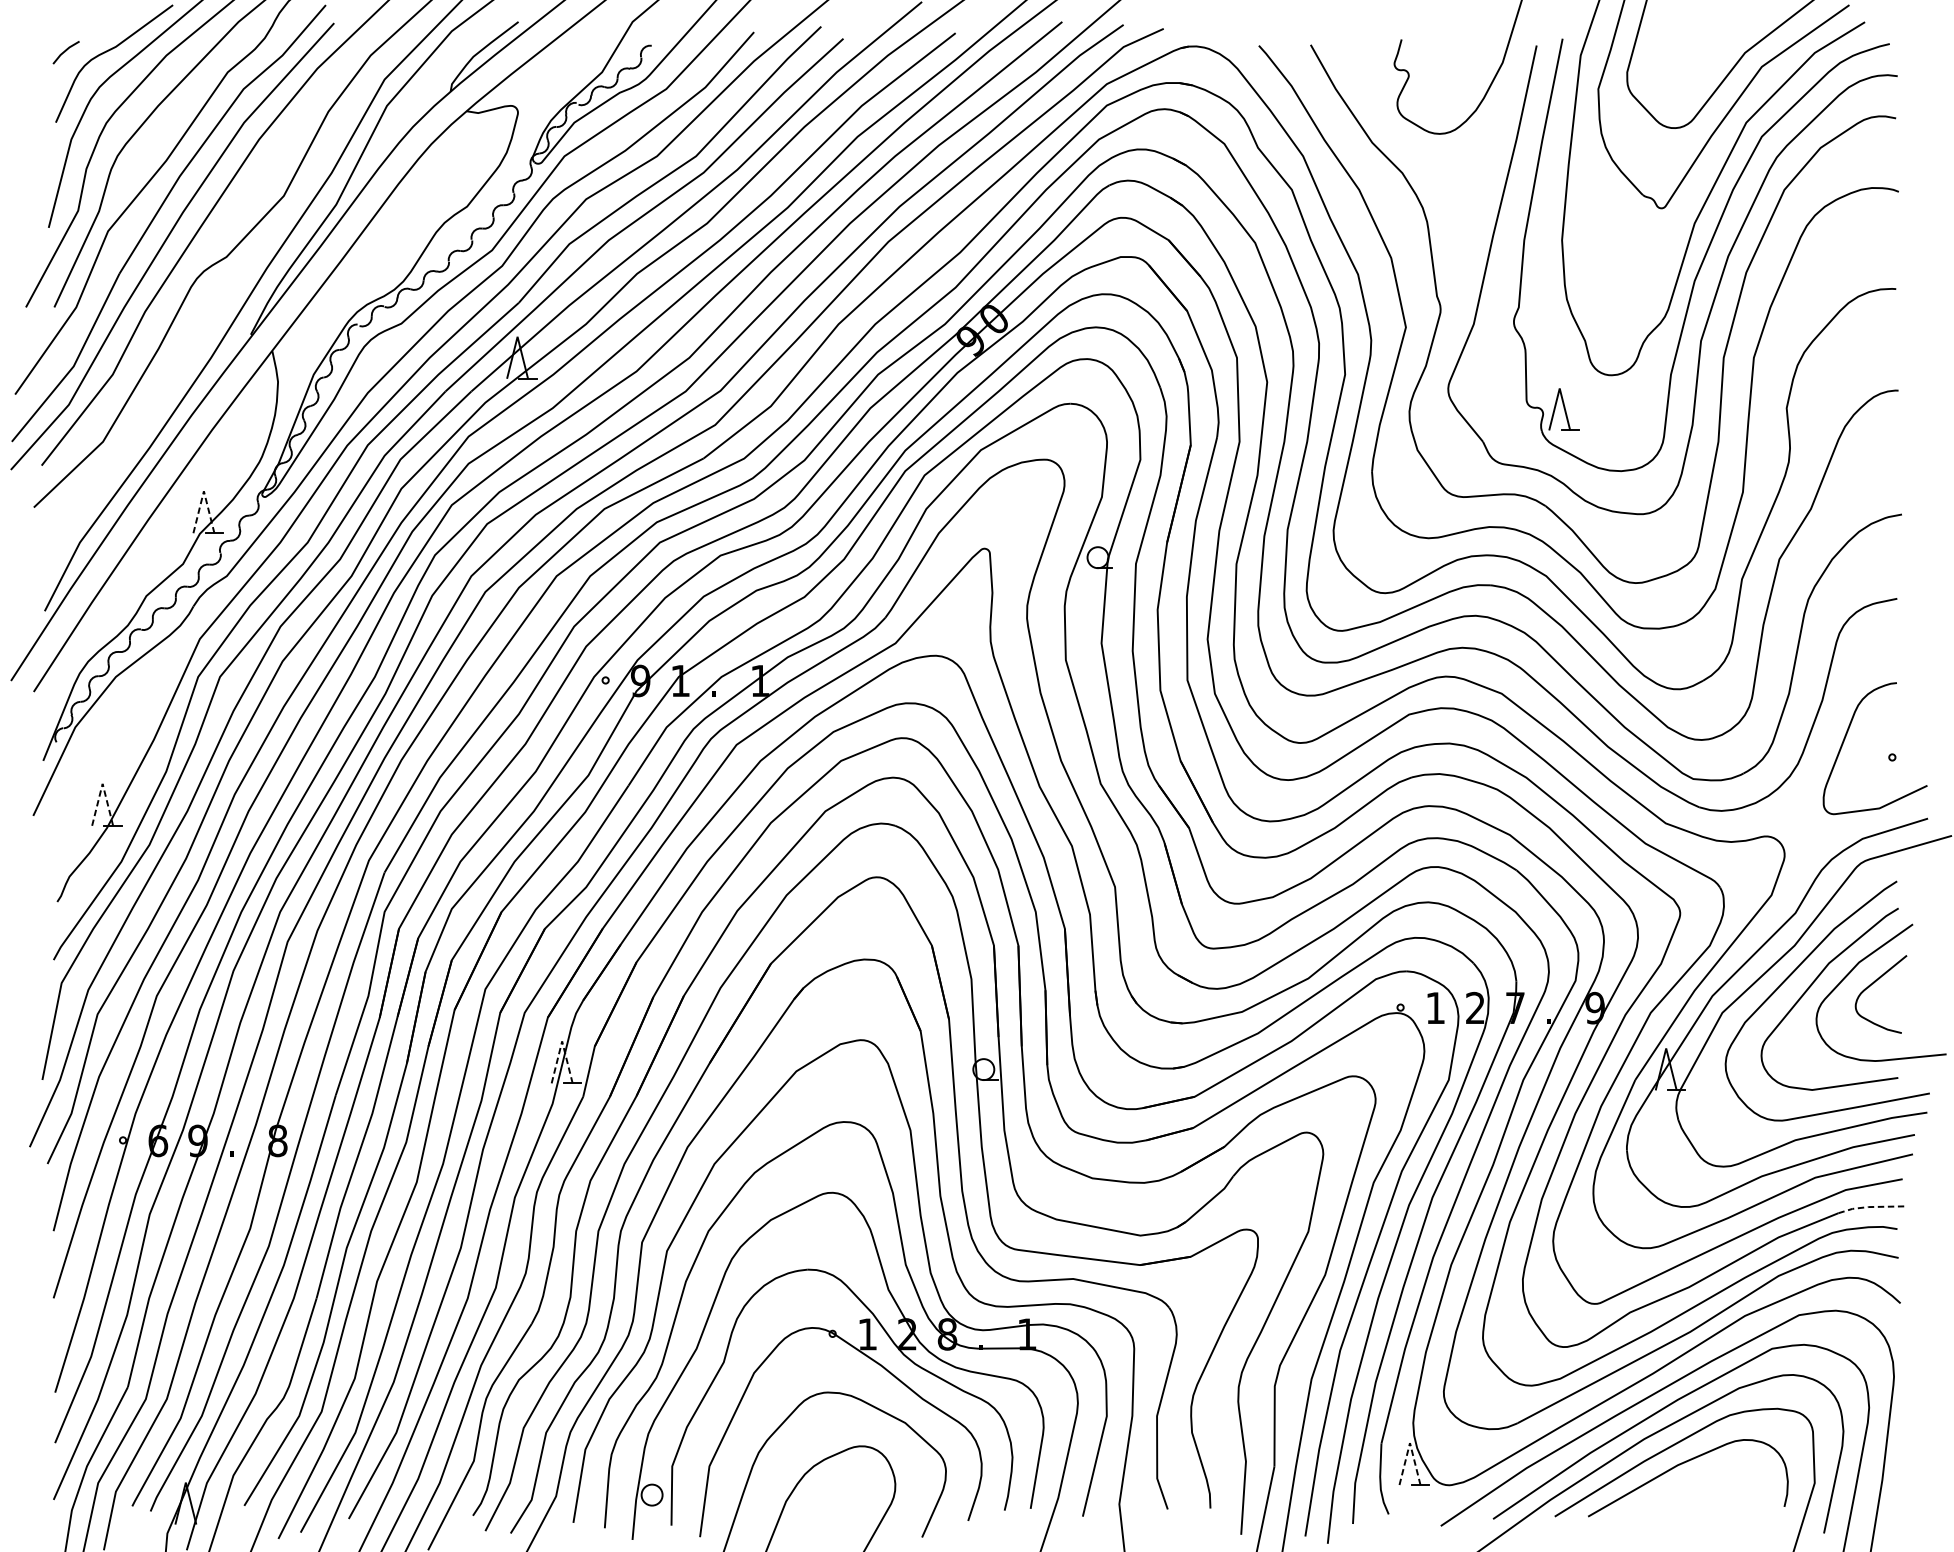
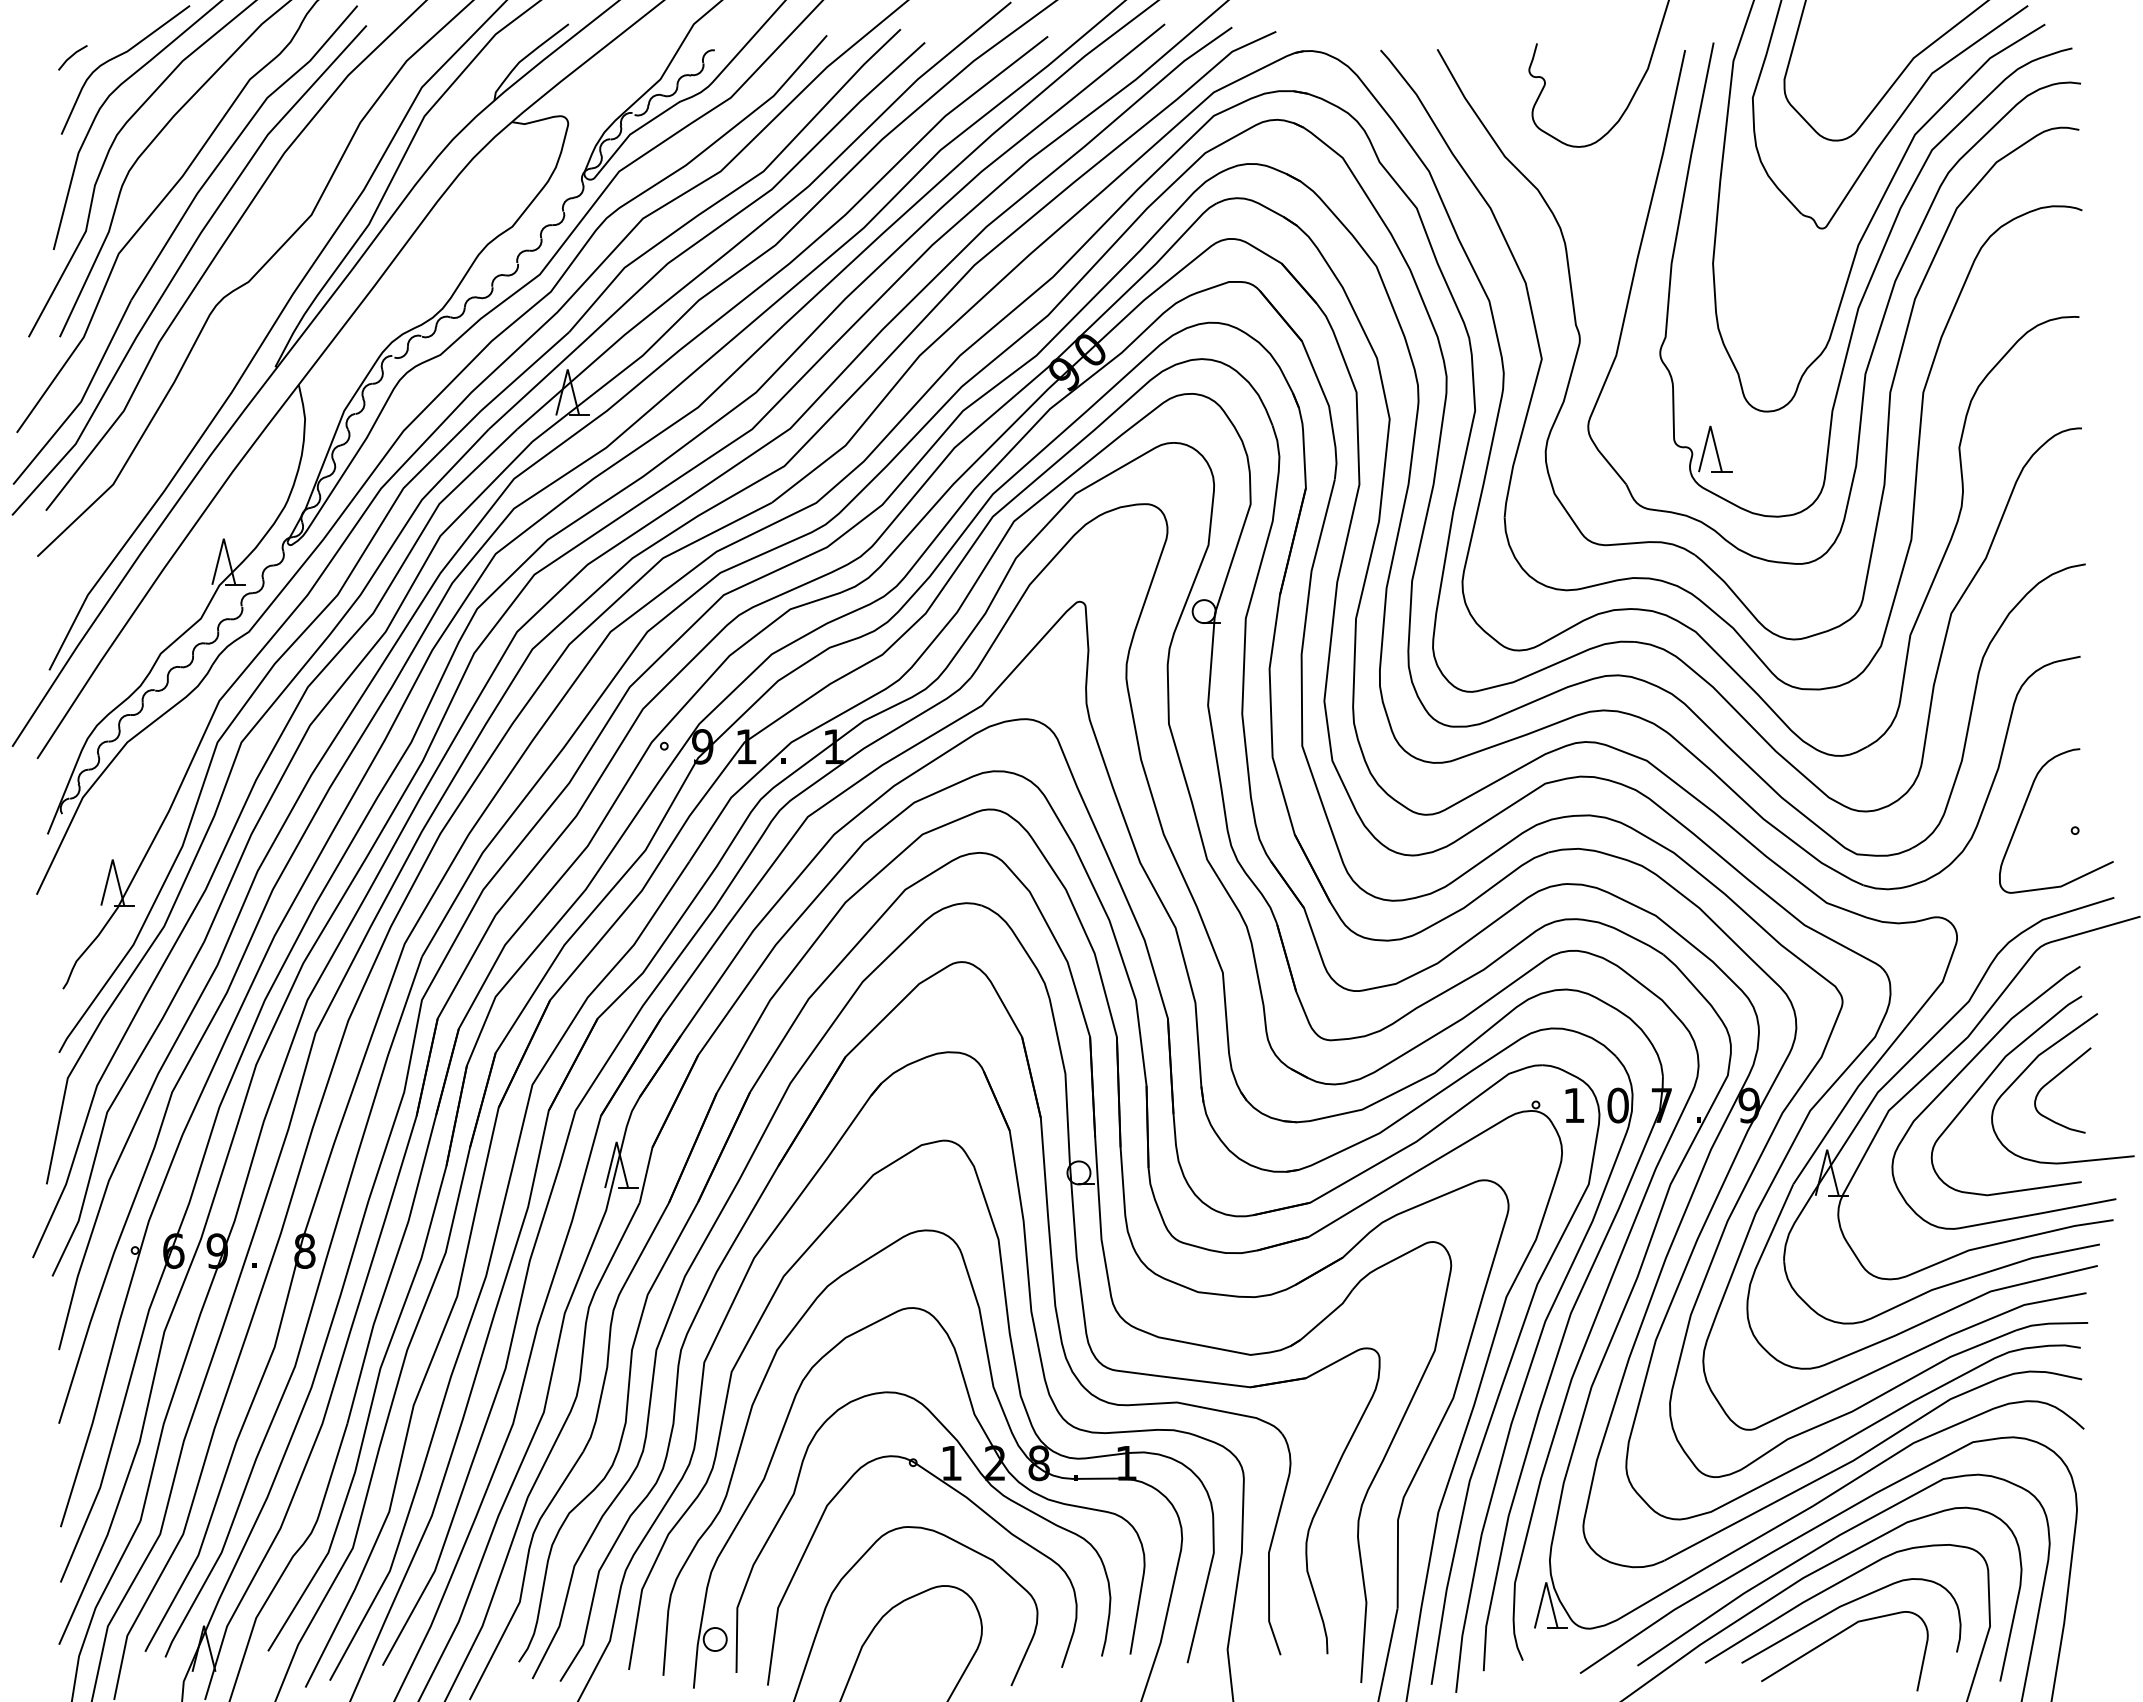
line: (203, 490) -> (223, 538), dashed -> solid
line: (102, 783) -> (112, 859), dashed -> solid
text: (1474, 1008) -> (1617, 1105), 2 -> 0
line: (562, 1041) -> (616, 1142), dashed -> solid
line: (1869, 1206) -> (2050, 1323), dashed -> solid
line: (1410, 1443) -> (1546, 1582), dashed -> solid
curve: (1674, 1492) -> (1836, 1636), added

